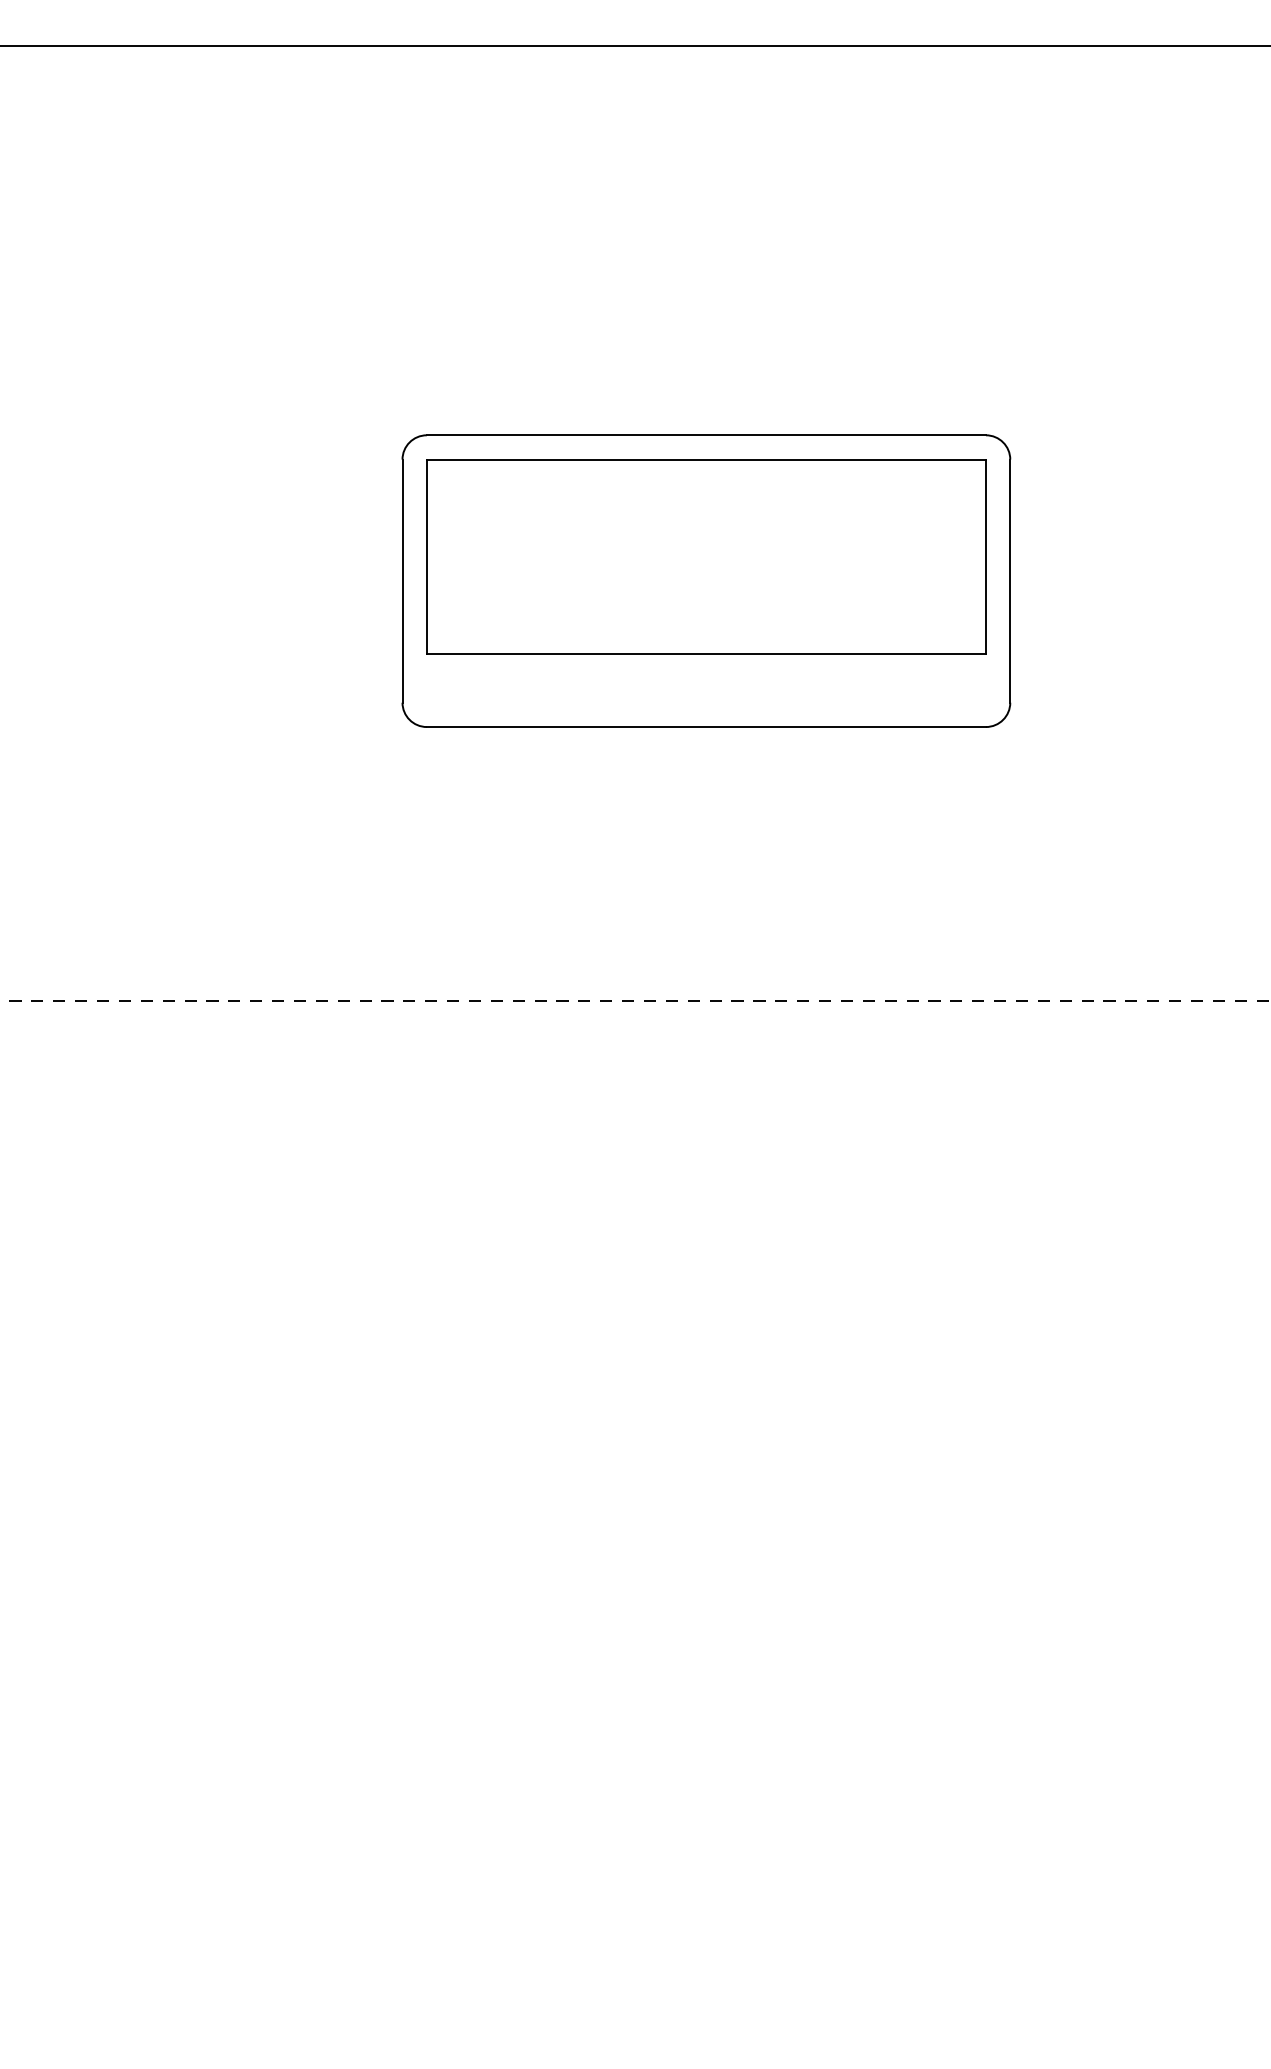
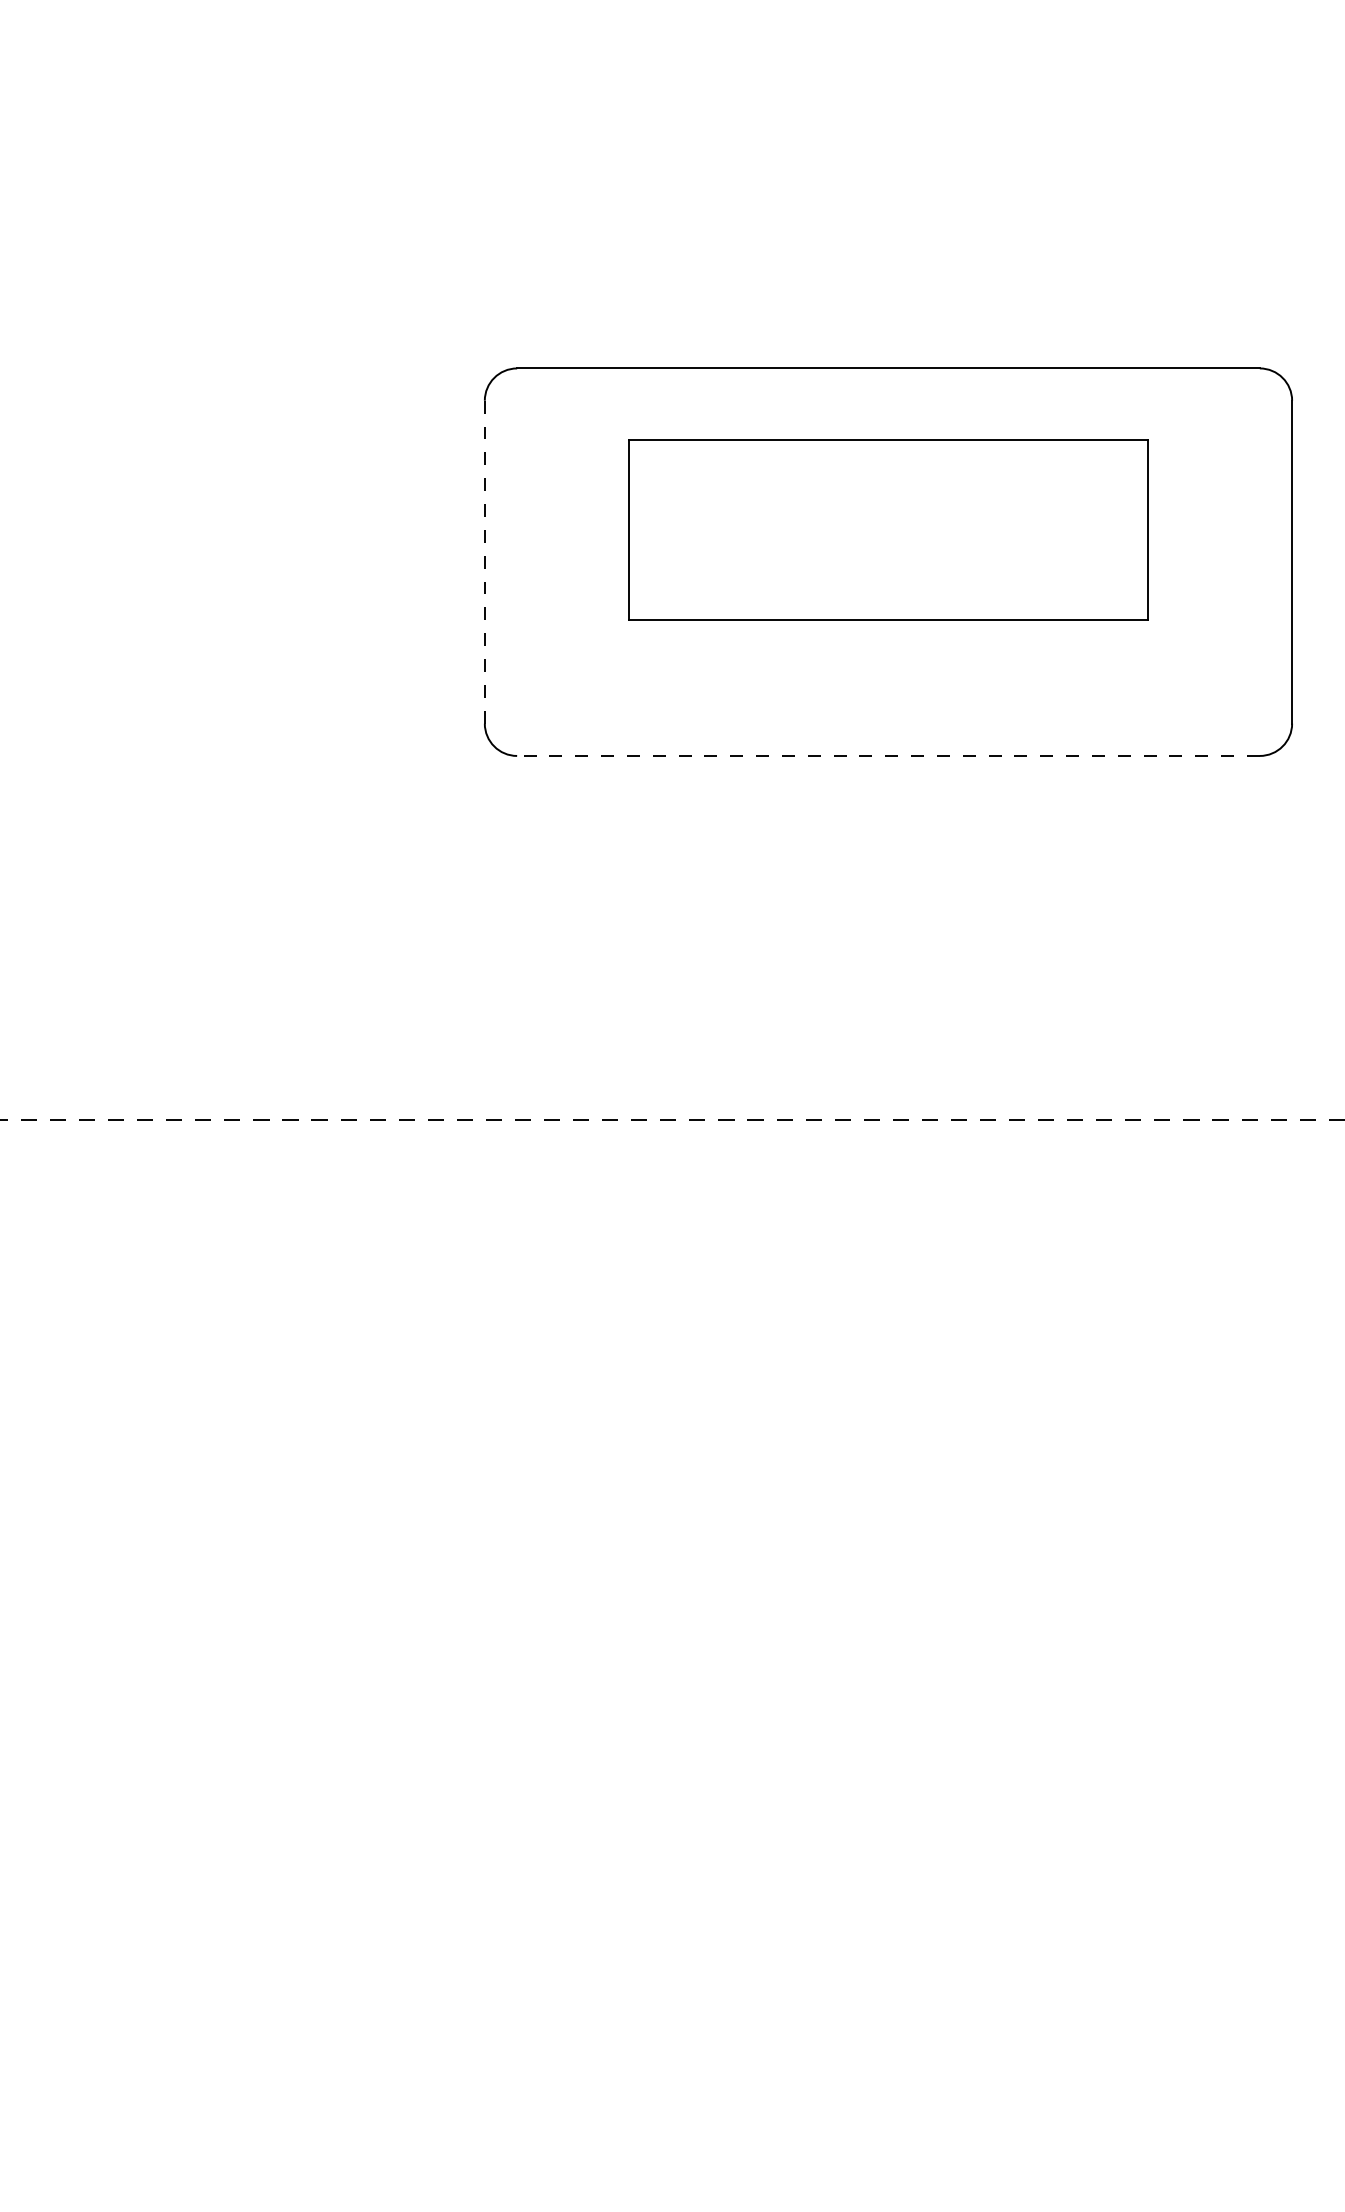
part: (706, 556) -> (888, 529), size x0.7
line: (402, 581) -> (484, 562), solid -> dashed
line: (706, 727) -> (888, 756), solid -> dashed

